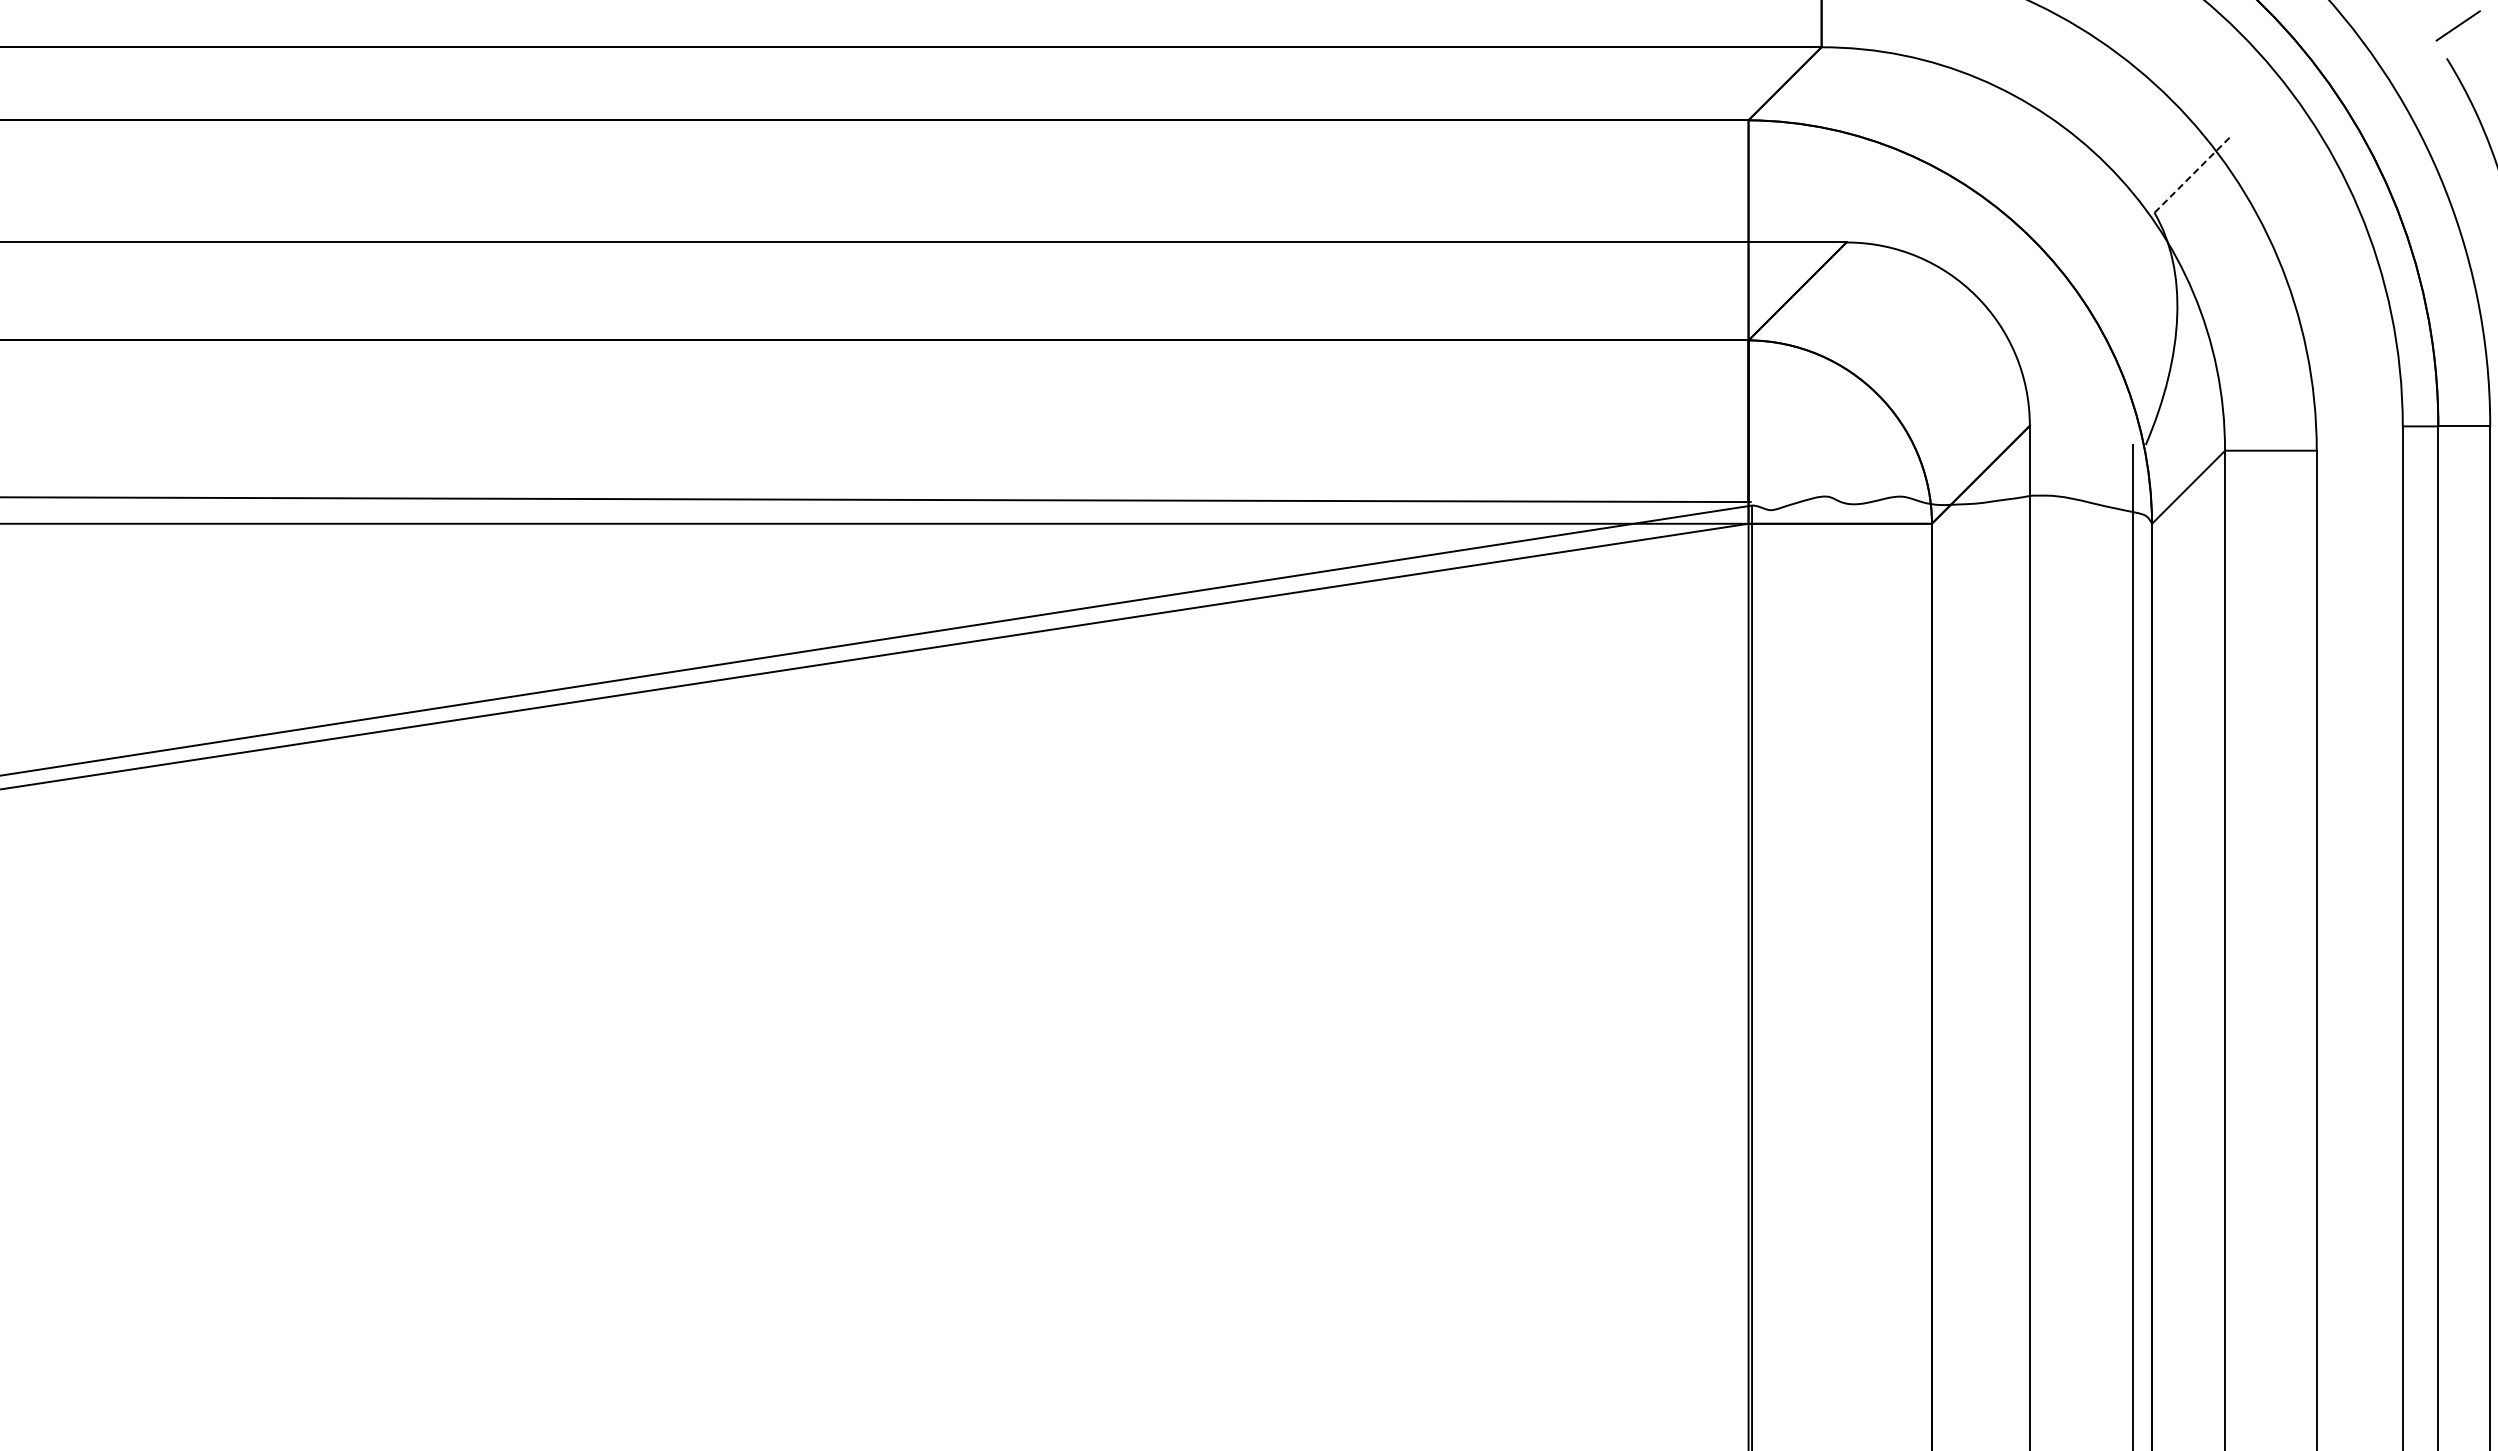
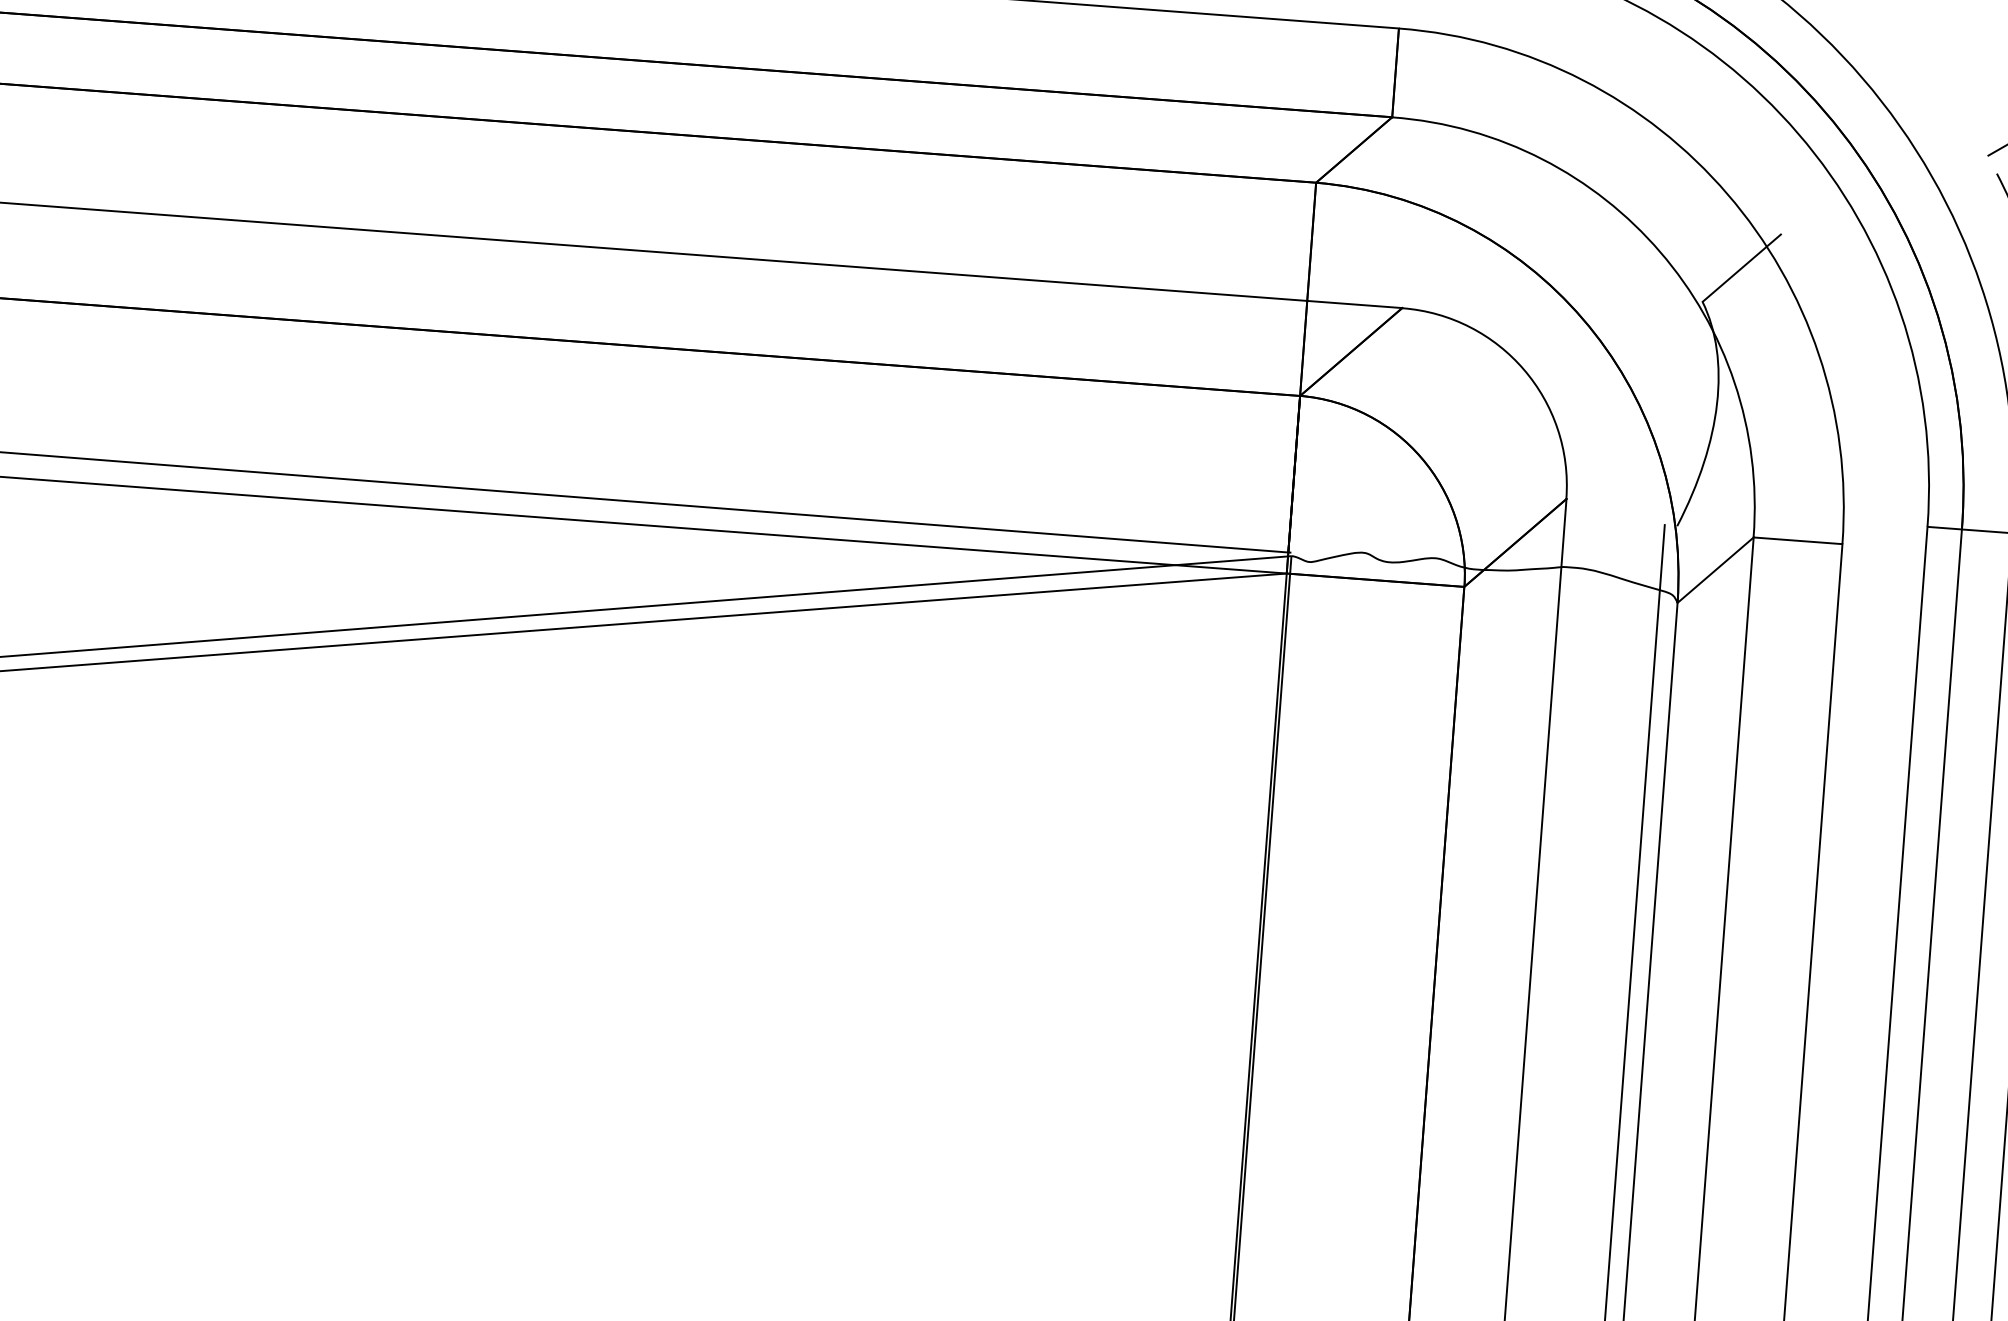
line: (2192, 174) -> (1742, 267), dashed -> solid

